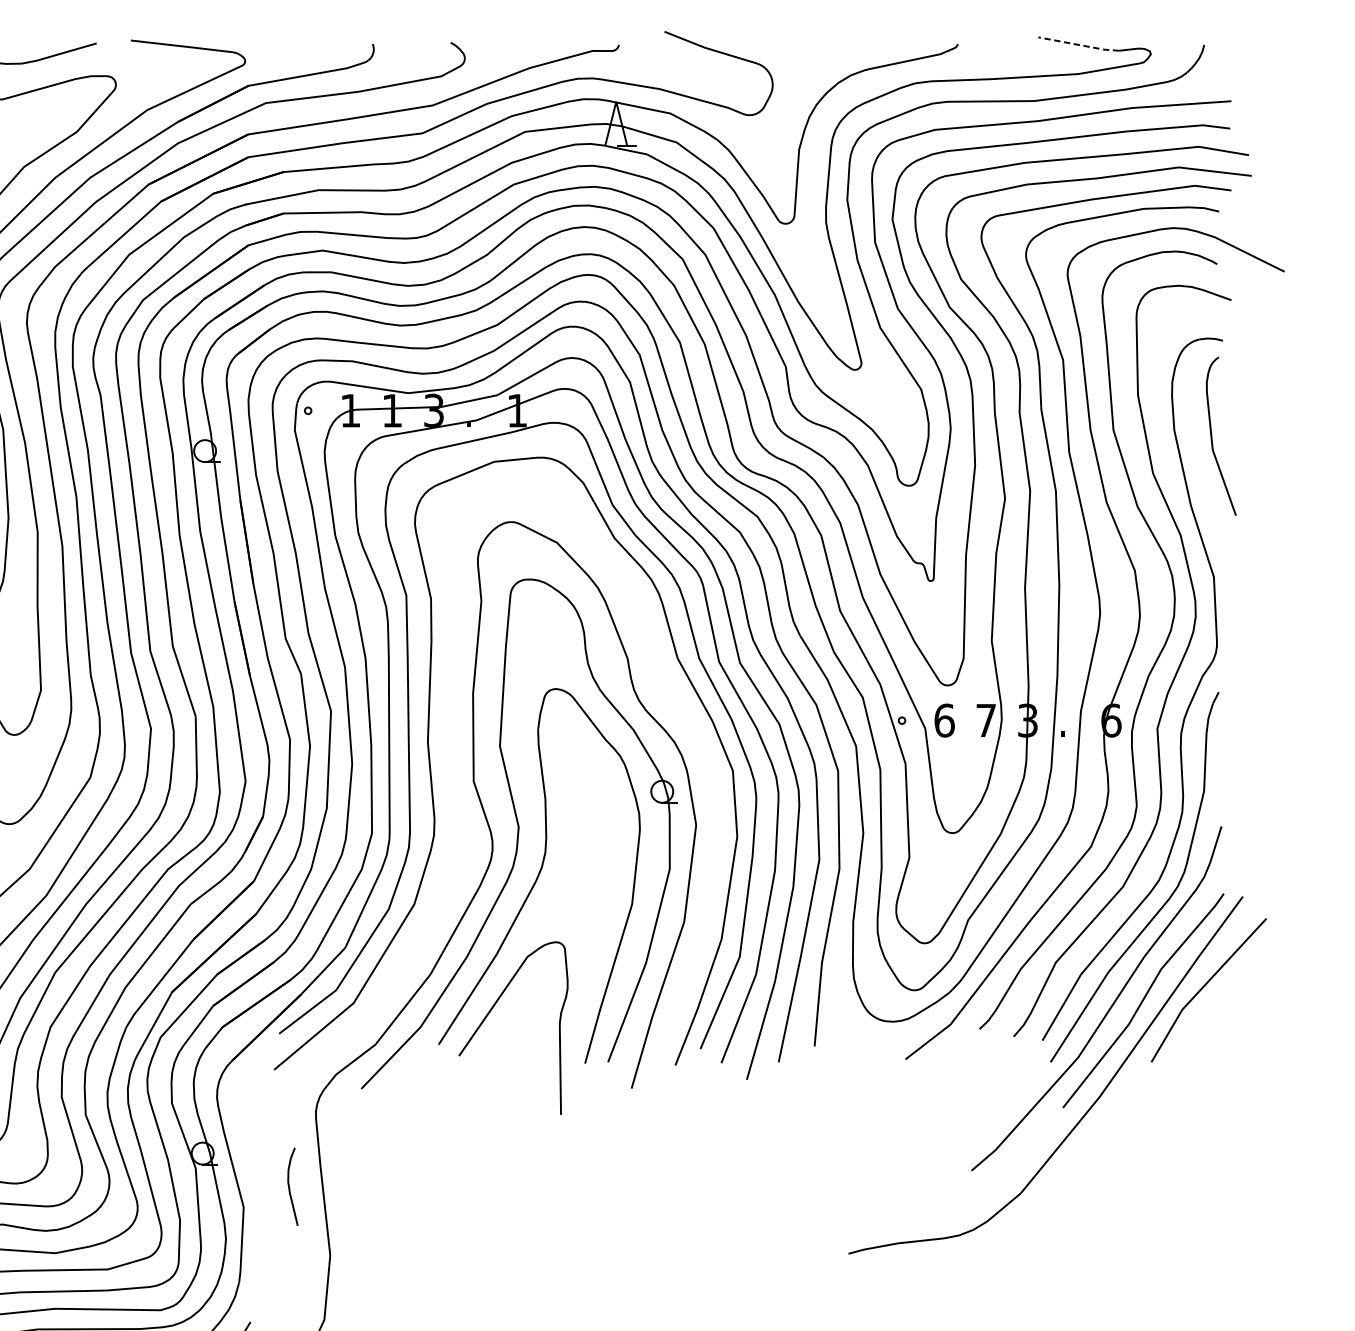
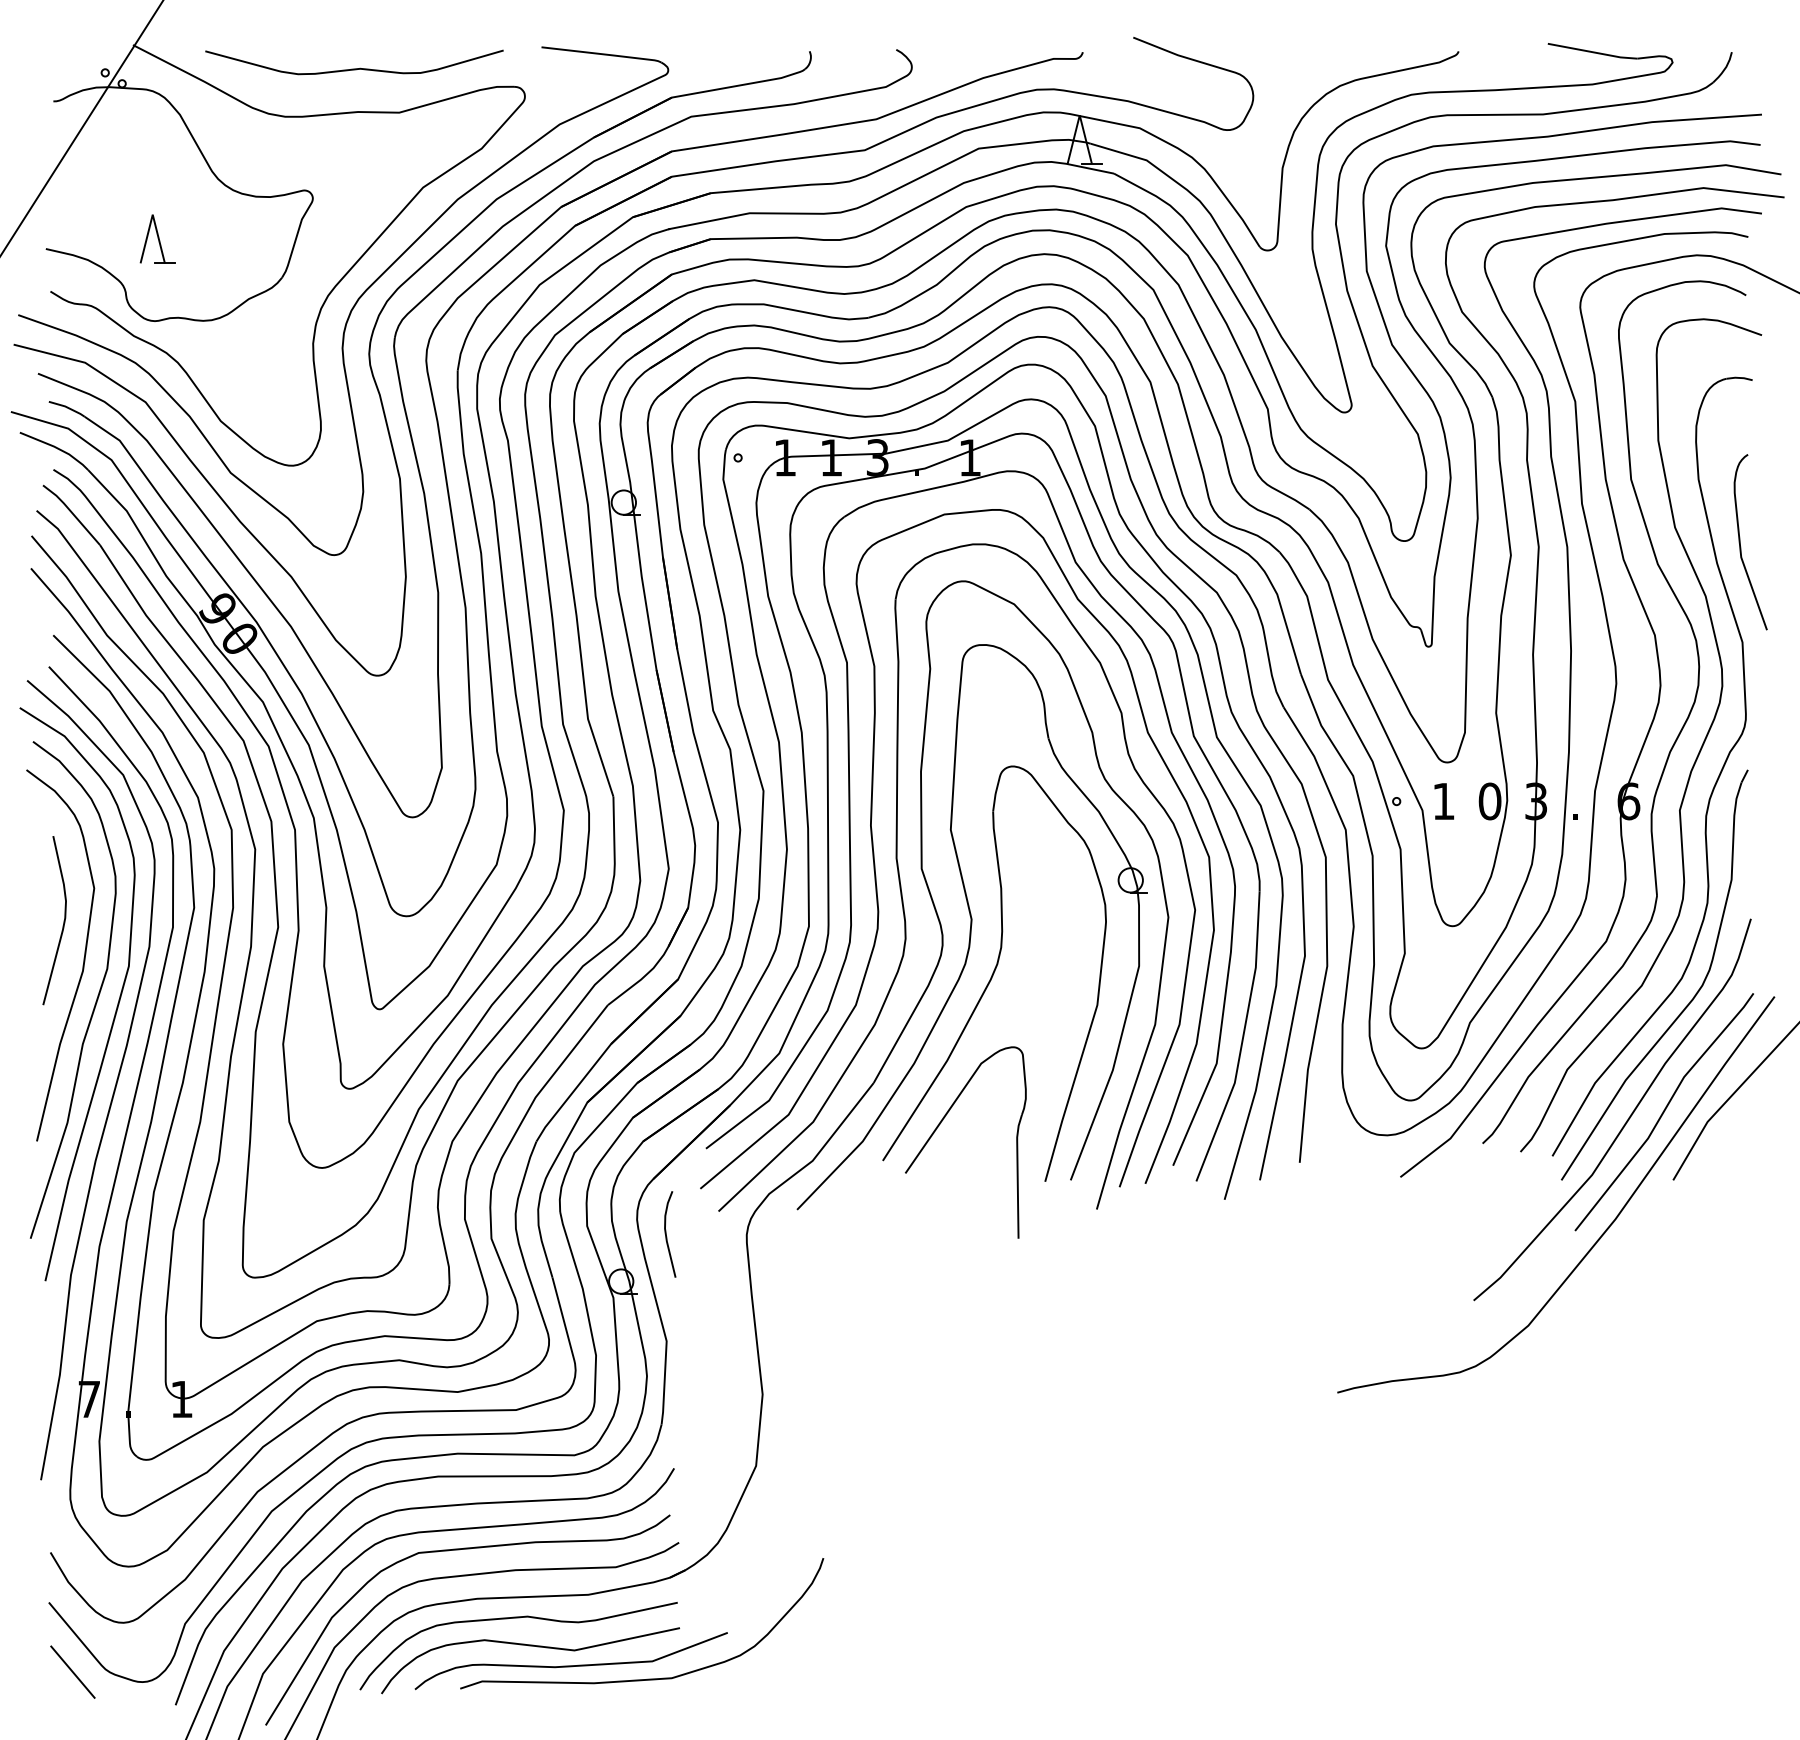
line: (1079, 45) -> (1593, 52), dashed -> solid
curve: (1213, 440) -> (1741, 546), moved
text: (944, 720) -> (1443, 801), 6 -> 1
text: (985, 720) -> (1489, 801), 7 -> 0
part: (455, 795) -> (901, 884), added
curve: (290, 1188) -> (667, 1236), moved

